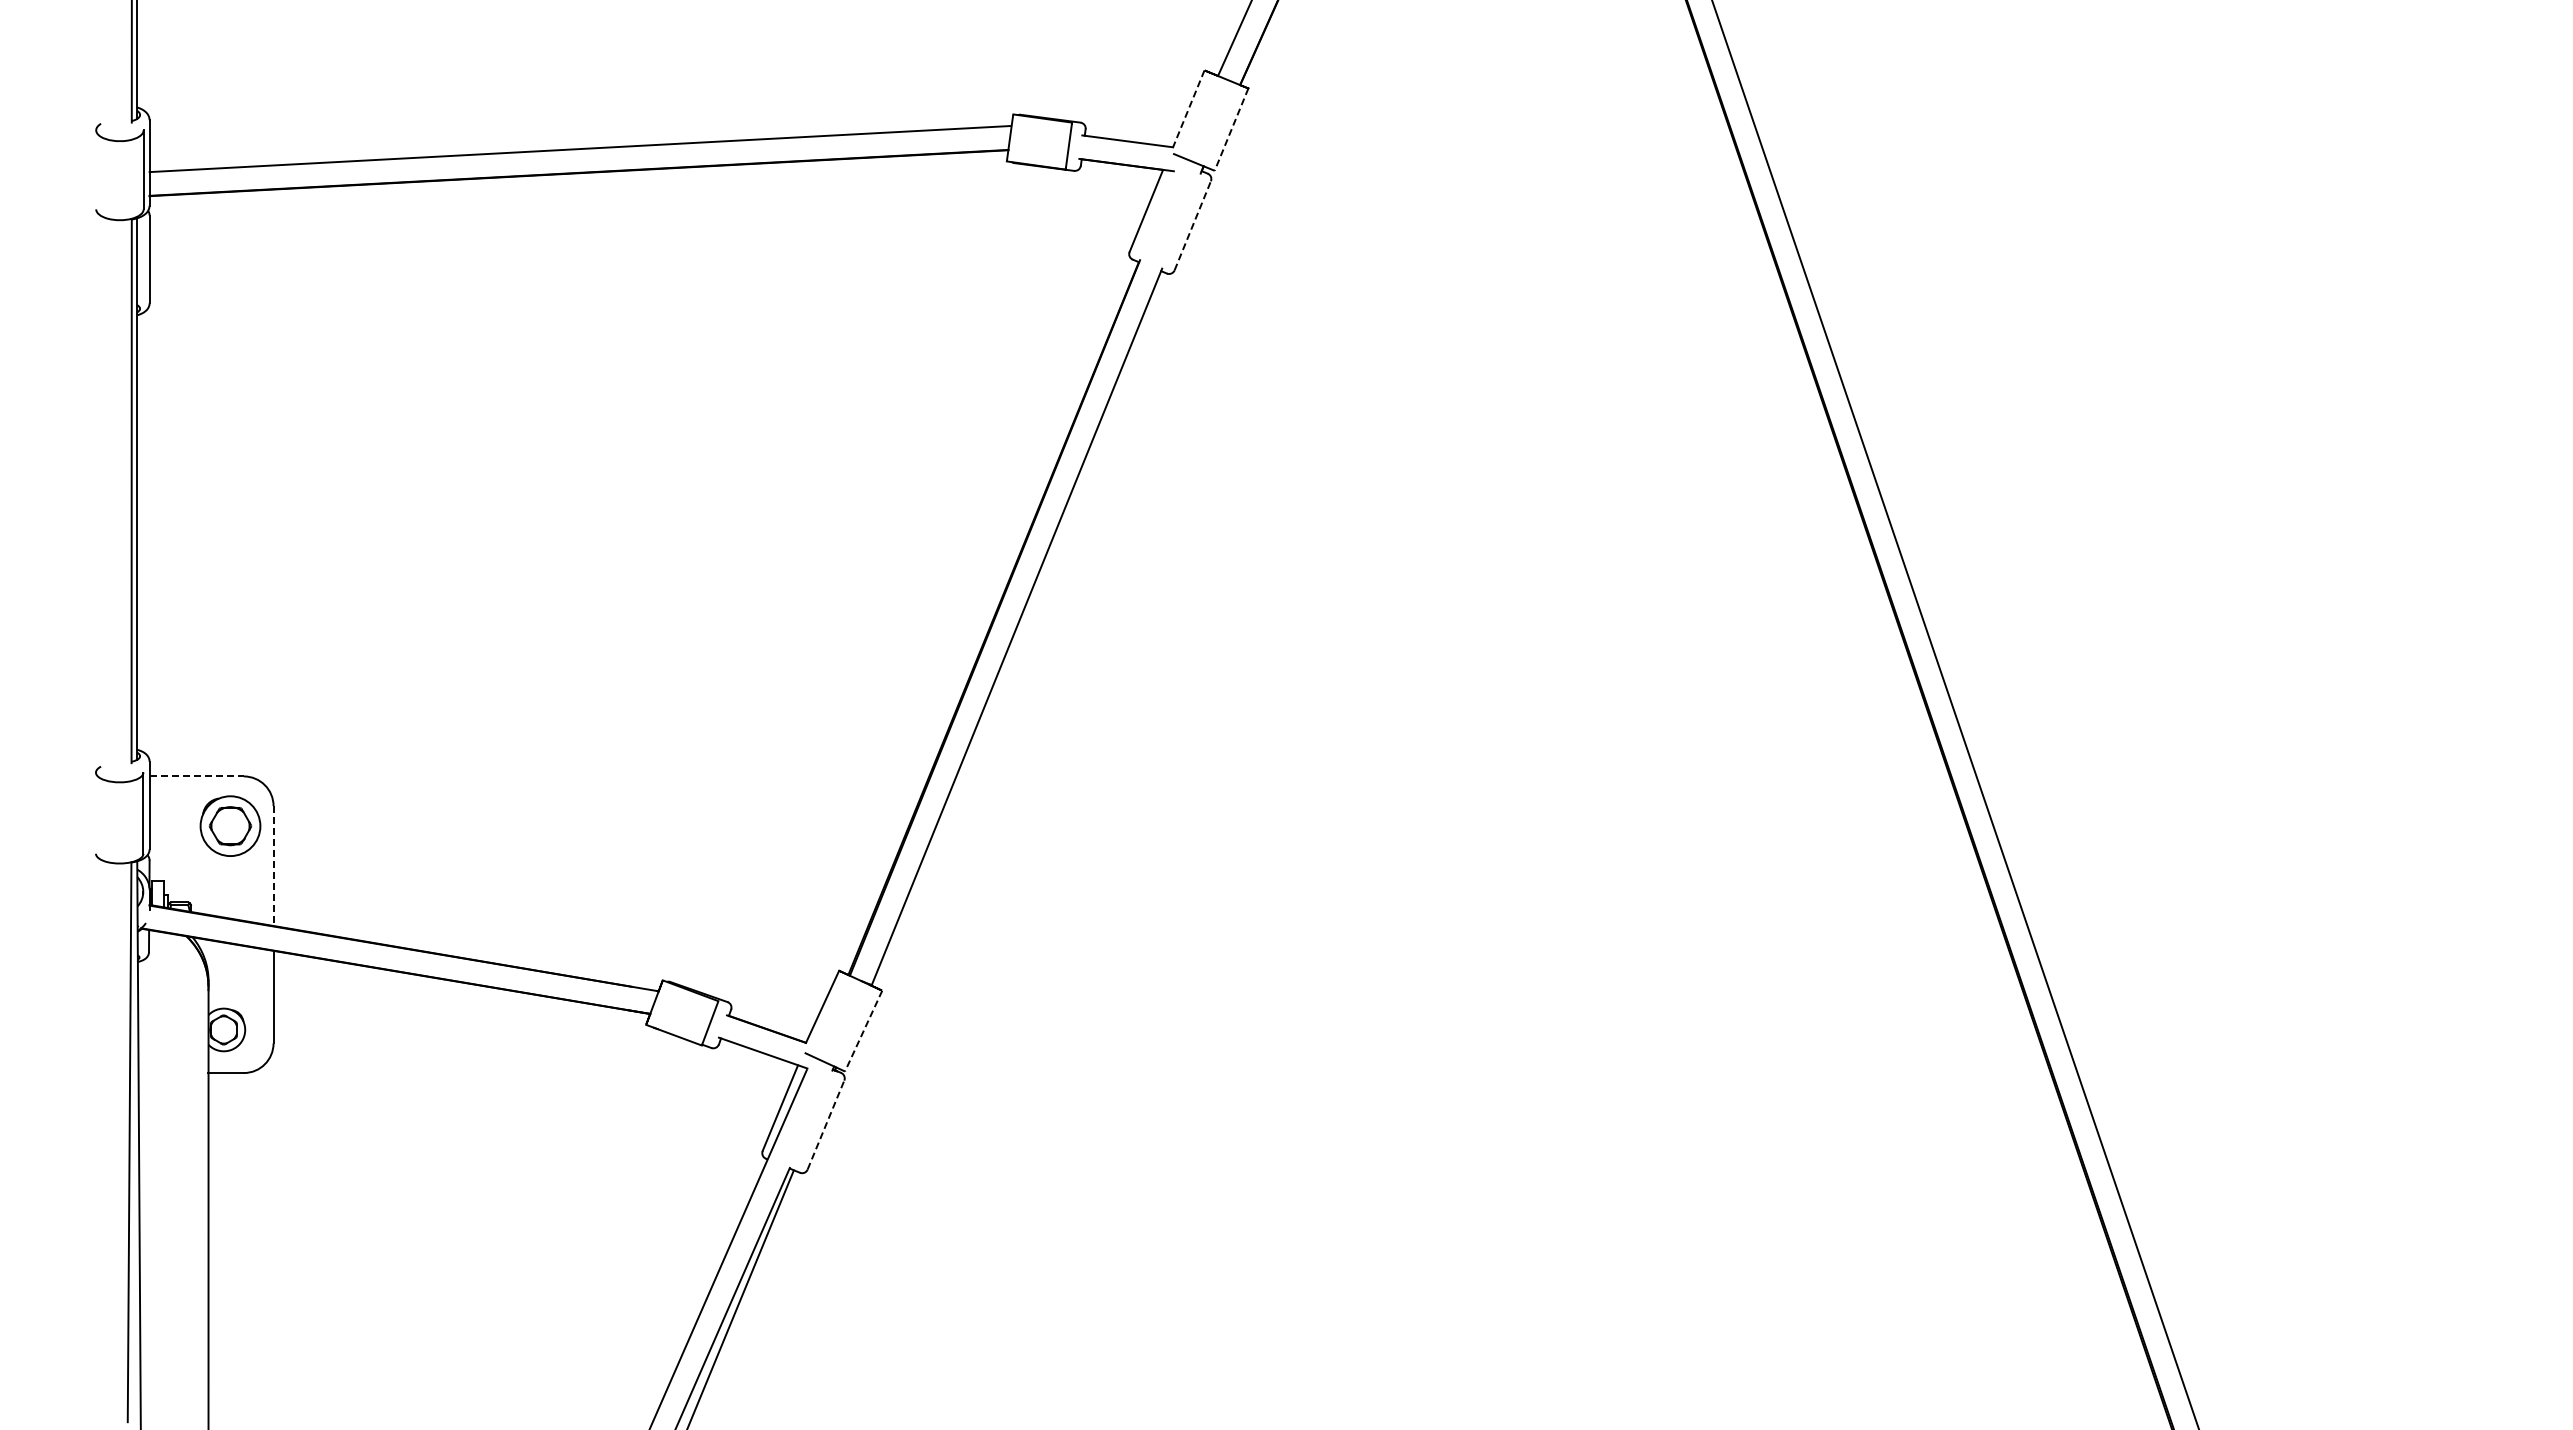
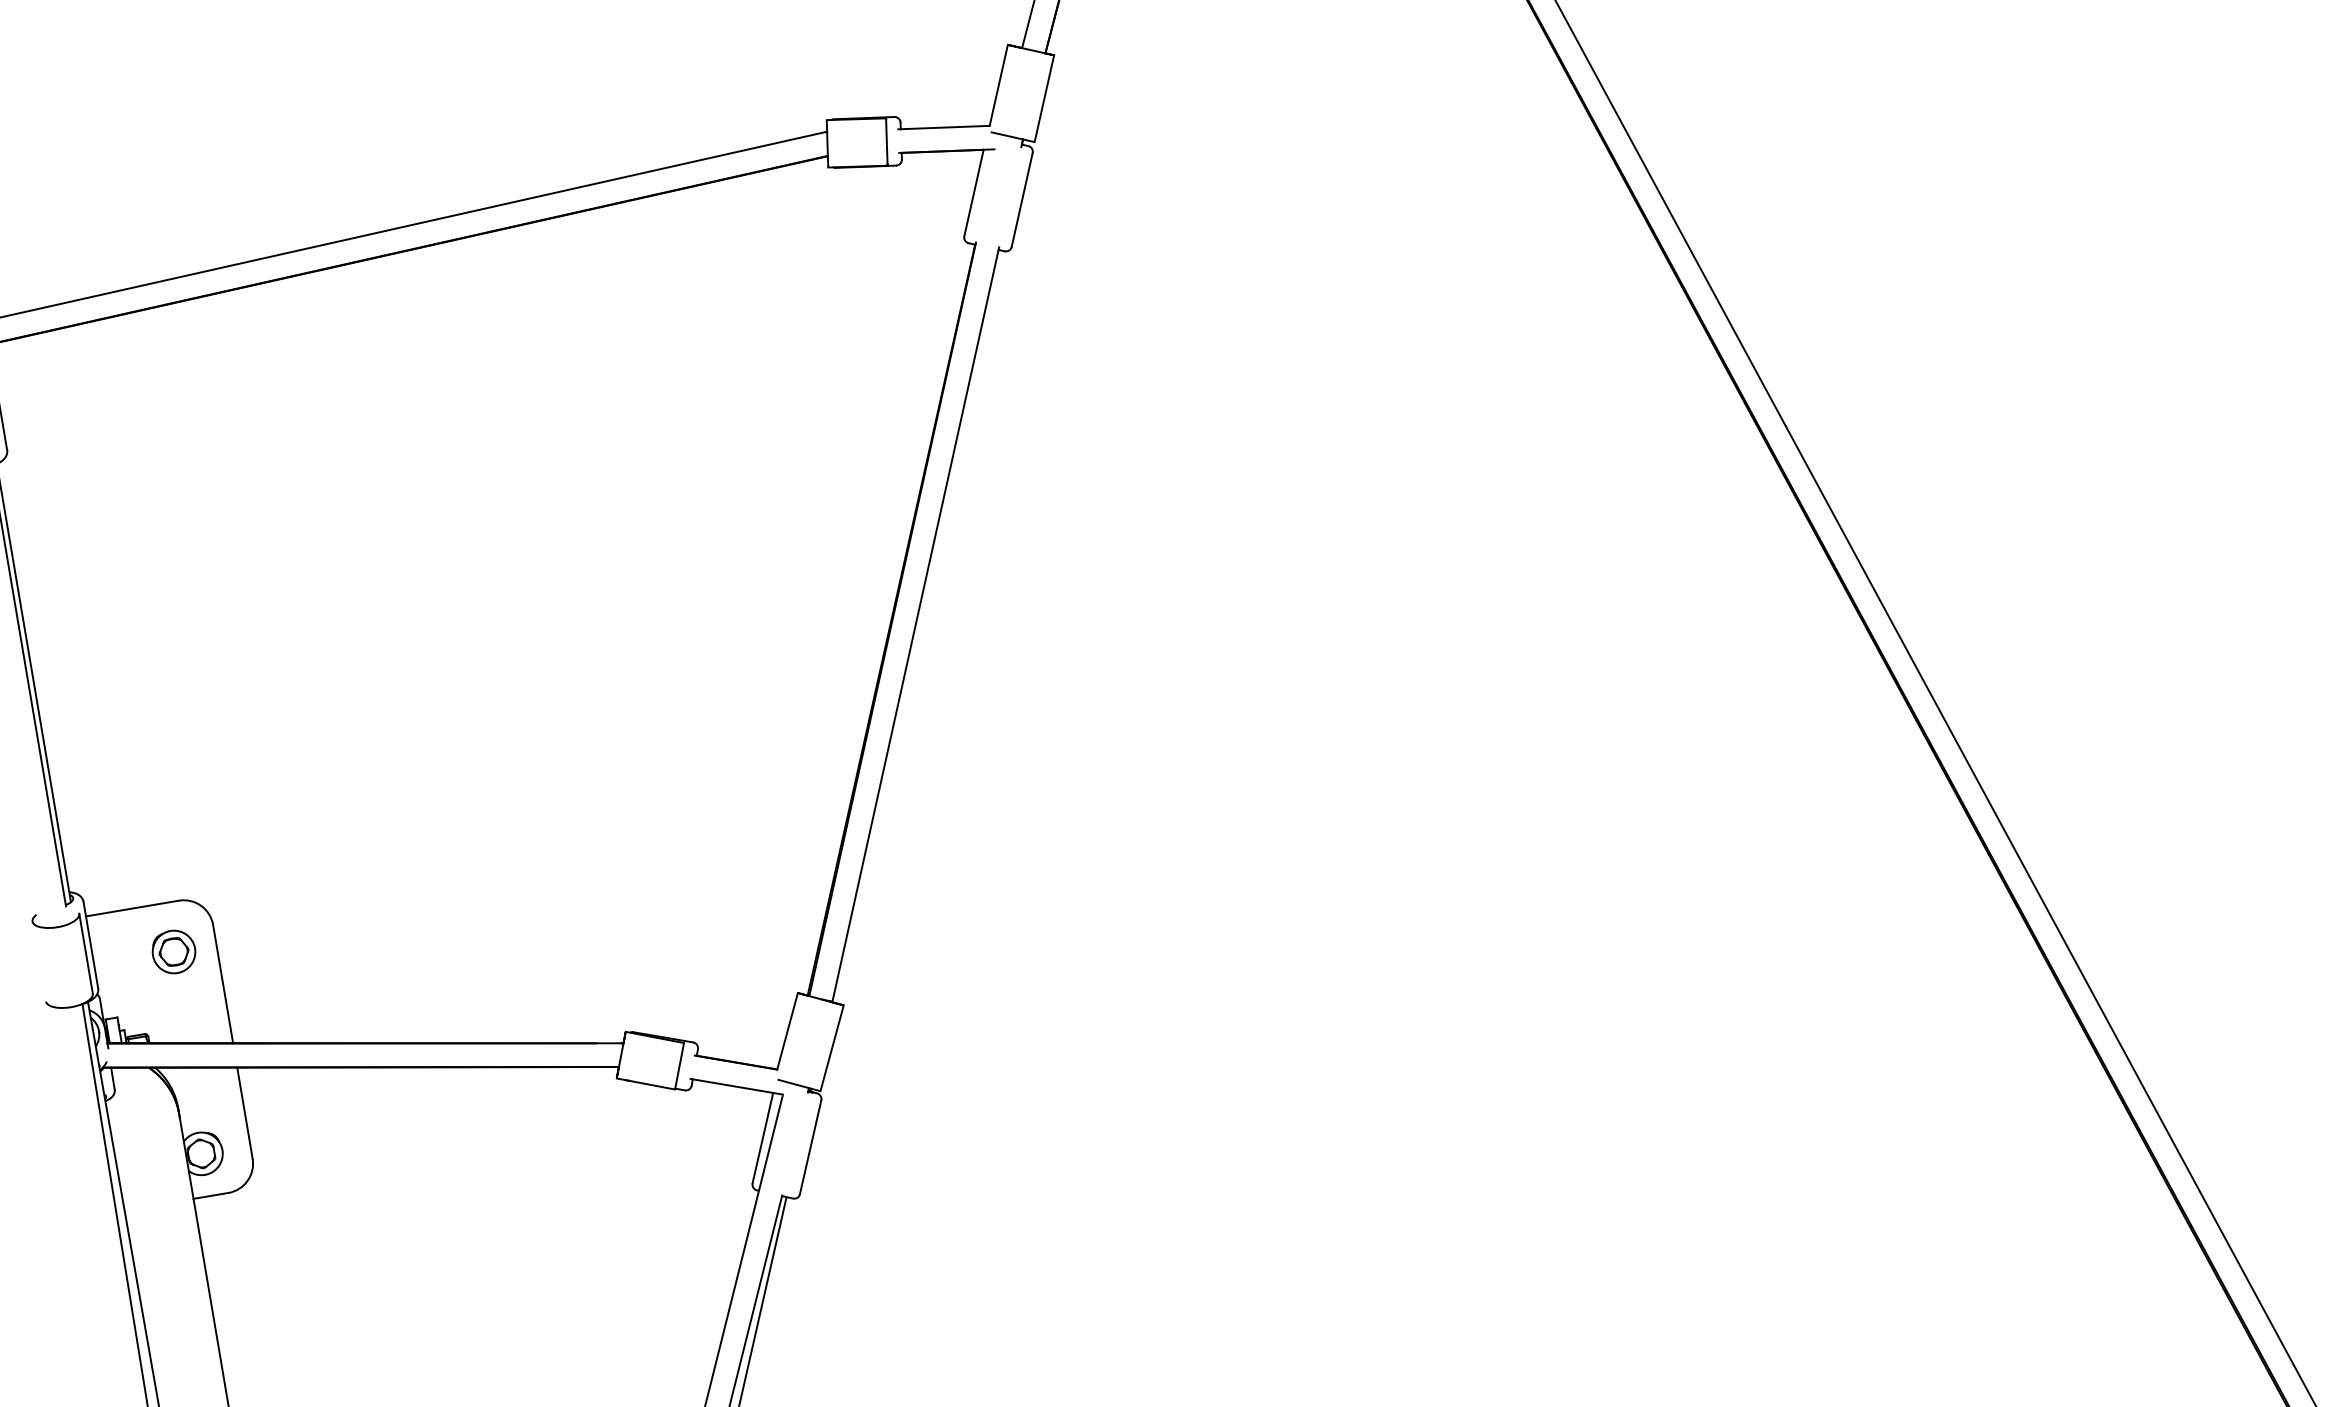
line: (1188, 108) -> (998, 85), dashed -> solid
line: (1231, 130) -> (1044, 99), dashed -> solid
line: (1192, 225) -> (1021, 199), dashed -> solid
line: (197, 776) -> (133, 908), dashed -> solid
part: (230, 826) -> (174, 952), size x0.71
line: (273, 866) -> (223, 984), dashed -> solid
line: (863, 1031) -> (832, 1048), dashed -> solid
line: (826, 1124) -> (811, 1146), dashed -> solid

